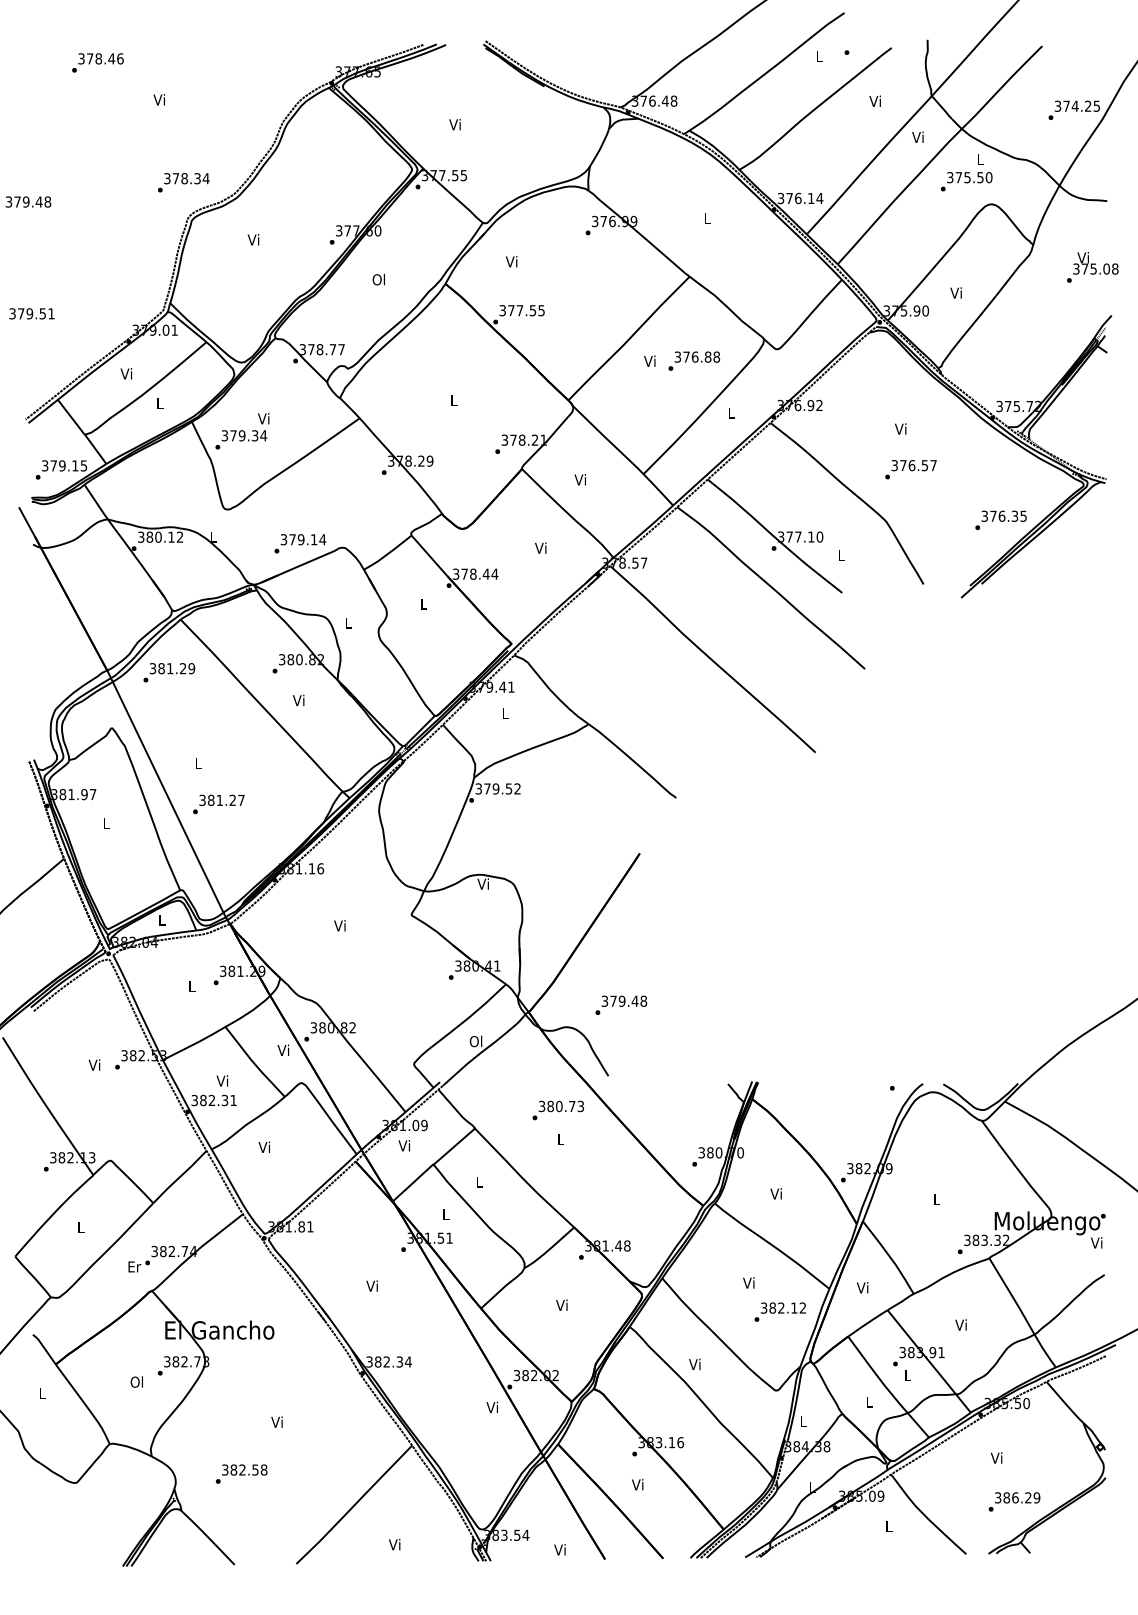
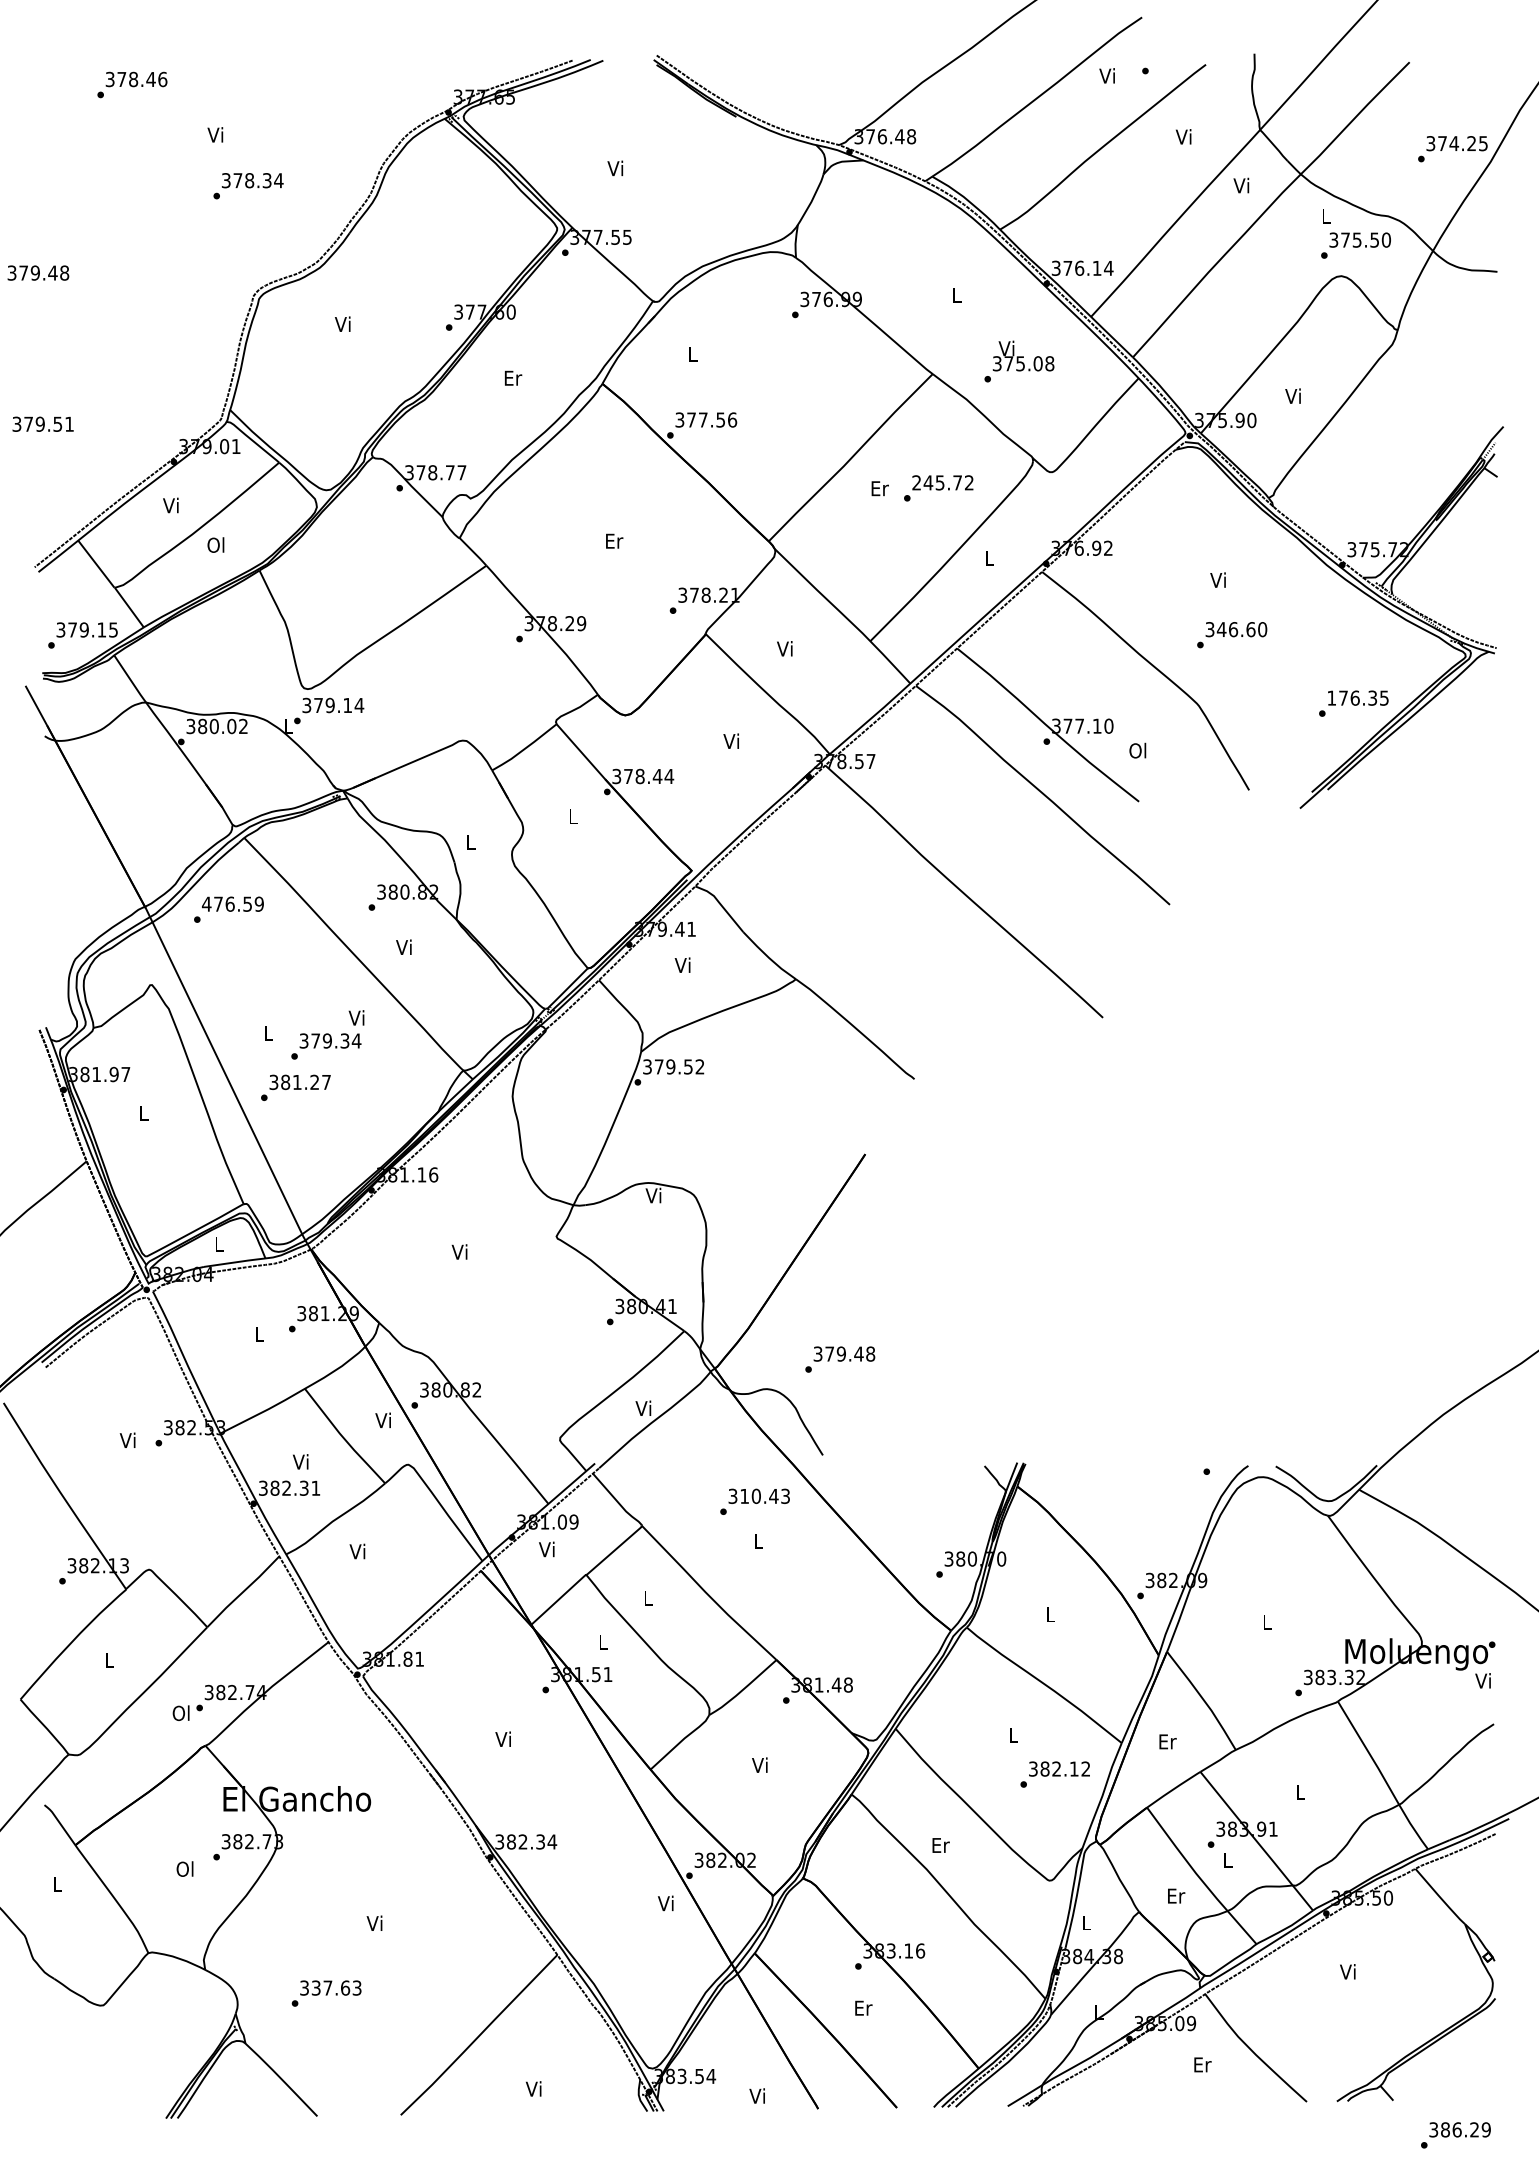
text: (818, 55) -> (1106, 74), L -> Vi
text: (966, 181) -> (1355, 245), moved
text: (183, 182) -> (248, 185), moved
text: (511, 261) -> (691, 353), Vi -> L
text: (1092, 267) -> (1019, 361), moved
text: (379, 279) -> (513, 377), Ol -> Er
text: (541, 310) -> (732, 419), 377.55 -> 377.56
text: (697, 356) -> (943, 482), 376.88 -> 245.72
text: (650, 360) -> (879, 487), Vi -> Er
text: (454, 399) -> (614, 540), L -> Er
text: (159, 402) -> (215, 544), L -> Ol
text: (242, 431) -> (327, 1035), moved
text: (917, 465) -> (1240, 629), 376.57 -> 346.60
text: (984, 515) -> (1331, 697), 376.35 -> 176.35
text: (171, 536) -> (231, 725), 380.12 -> 380.02
text: (300, 543) -> (329, 710), moved
text: (841, 554) -> (1138, 749), L -> Ol
text: (167, 668) -> (226, 904), 381.29 -> 476.59
text: (504, 713) -> (682, 964), L -> Vi
text: (475, 1041) -> (643, 1408), Ol -> Vi
text: (561, 1106) -> (759, 1496), 380.73 -> 310.43
text: (775, 1193) -> (1048, 1614), Vi -> L
text: (134, 1266) -> (181, 1712), Er -> Ol
text: (748, 1282) -> (1012, 1734), Vi -> L
text: (863, 1287) -> (1167, 1741), Vi -> Er
text: (960, 1324) -> (1299, 1791), Vi -> L
text: (695, 1364) -> (940, 1845), Vi -> Er
text: (869, 1401) -> (1175, 1895), L -> Er
text: (248, 1469) -> (336, 1987), 382.58 -> 337.63
text: (638, 1484) -> (863, 2007), Vi -> Er
text: (1014, 1501) -> (1455, 2134), moved
text: (889, 1526) -> (1202, 2064), L -> Er

